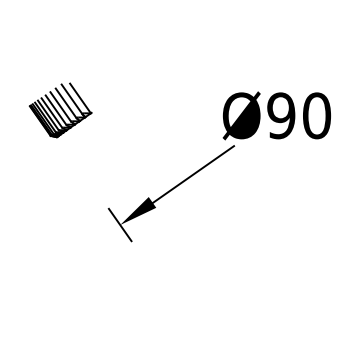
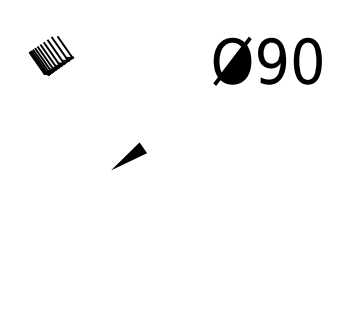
part: (60, 110) -> (51, 55), size x0.7
line: (193, 174) -> (184, 119), removed
line: (119, 224) -> (110, 169), removed

